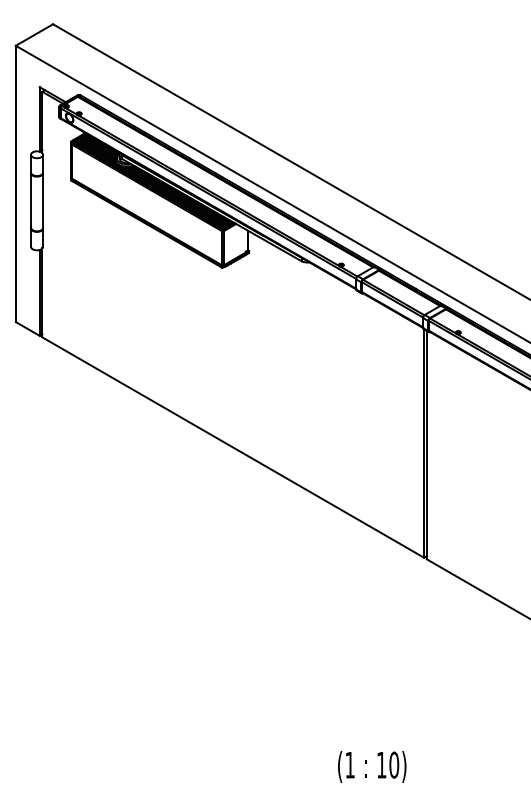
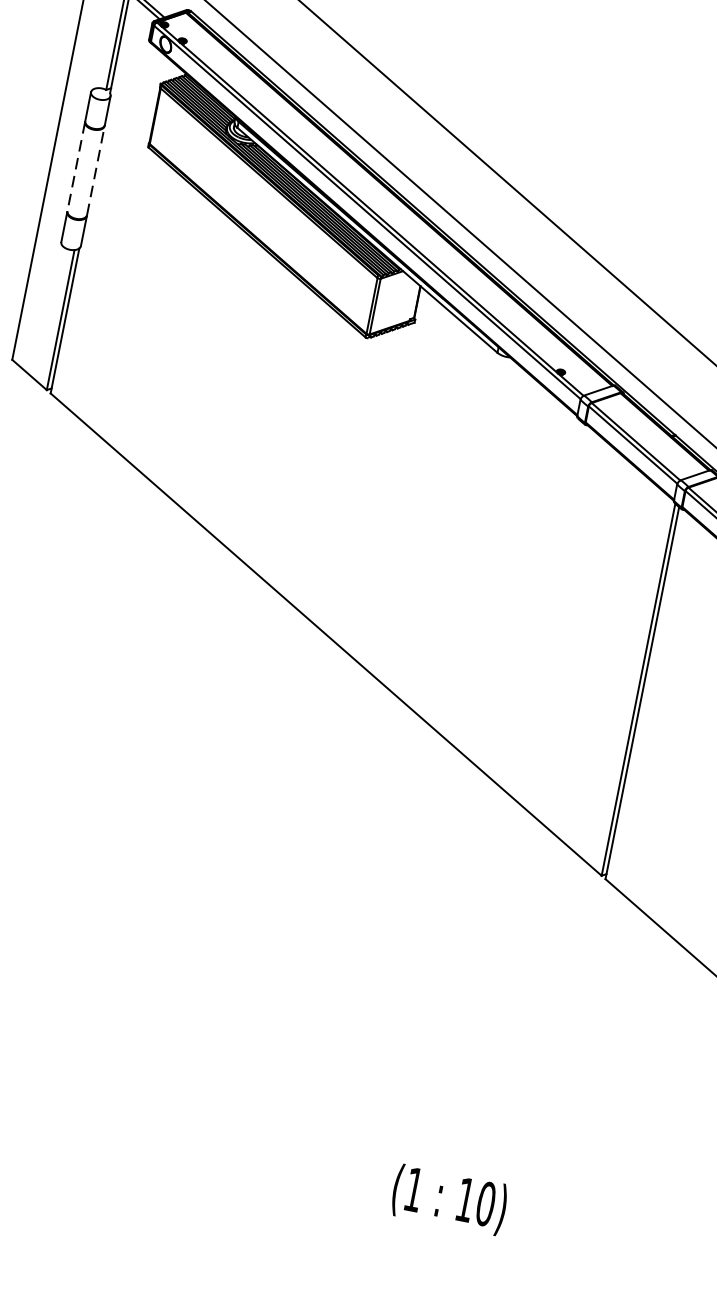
line: (43, 200) -> (96, 170), solid -> dashed
line: (31, 201) -> (76, 168), solid -> dashed

